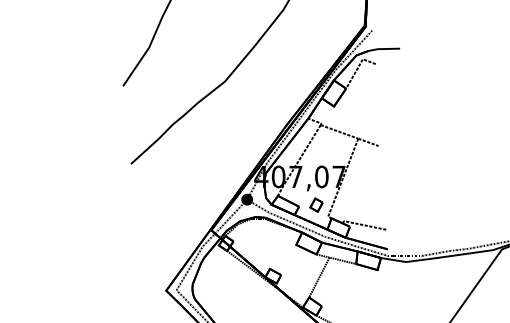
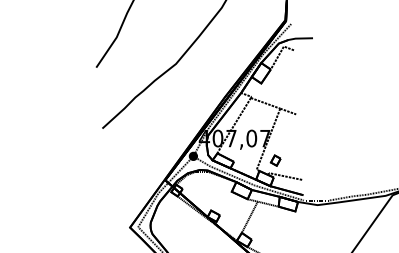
part: (316, 204) -> (275, 160), moved

